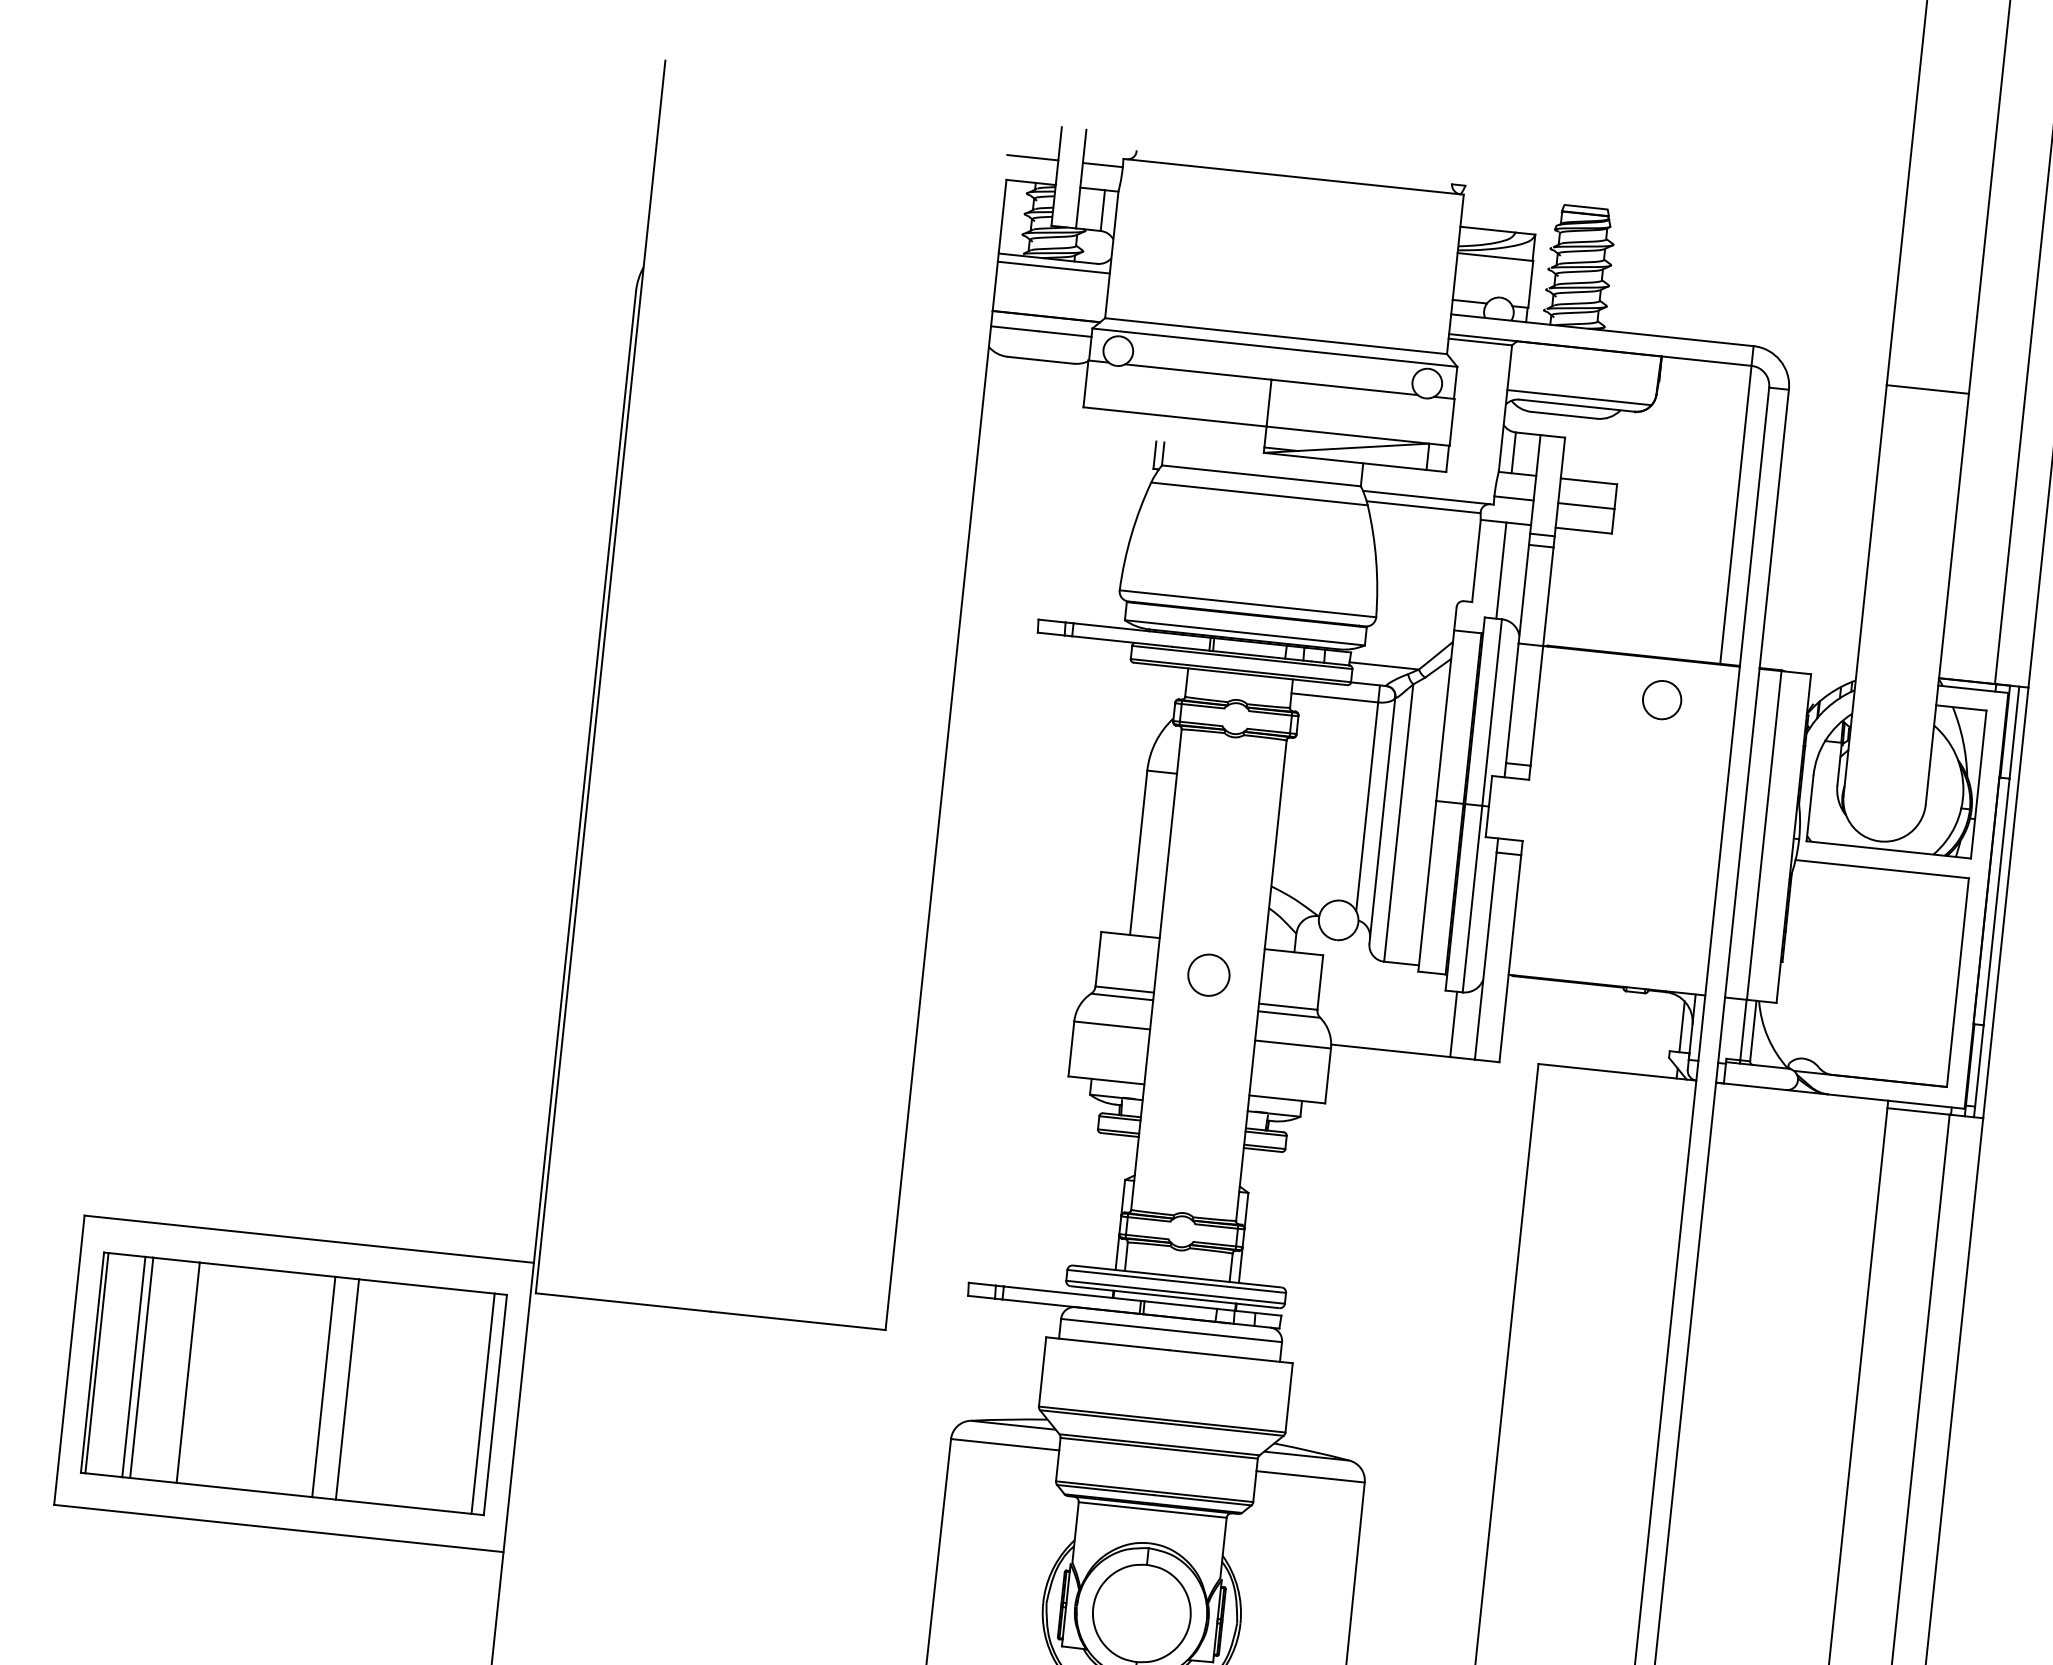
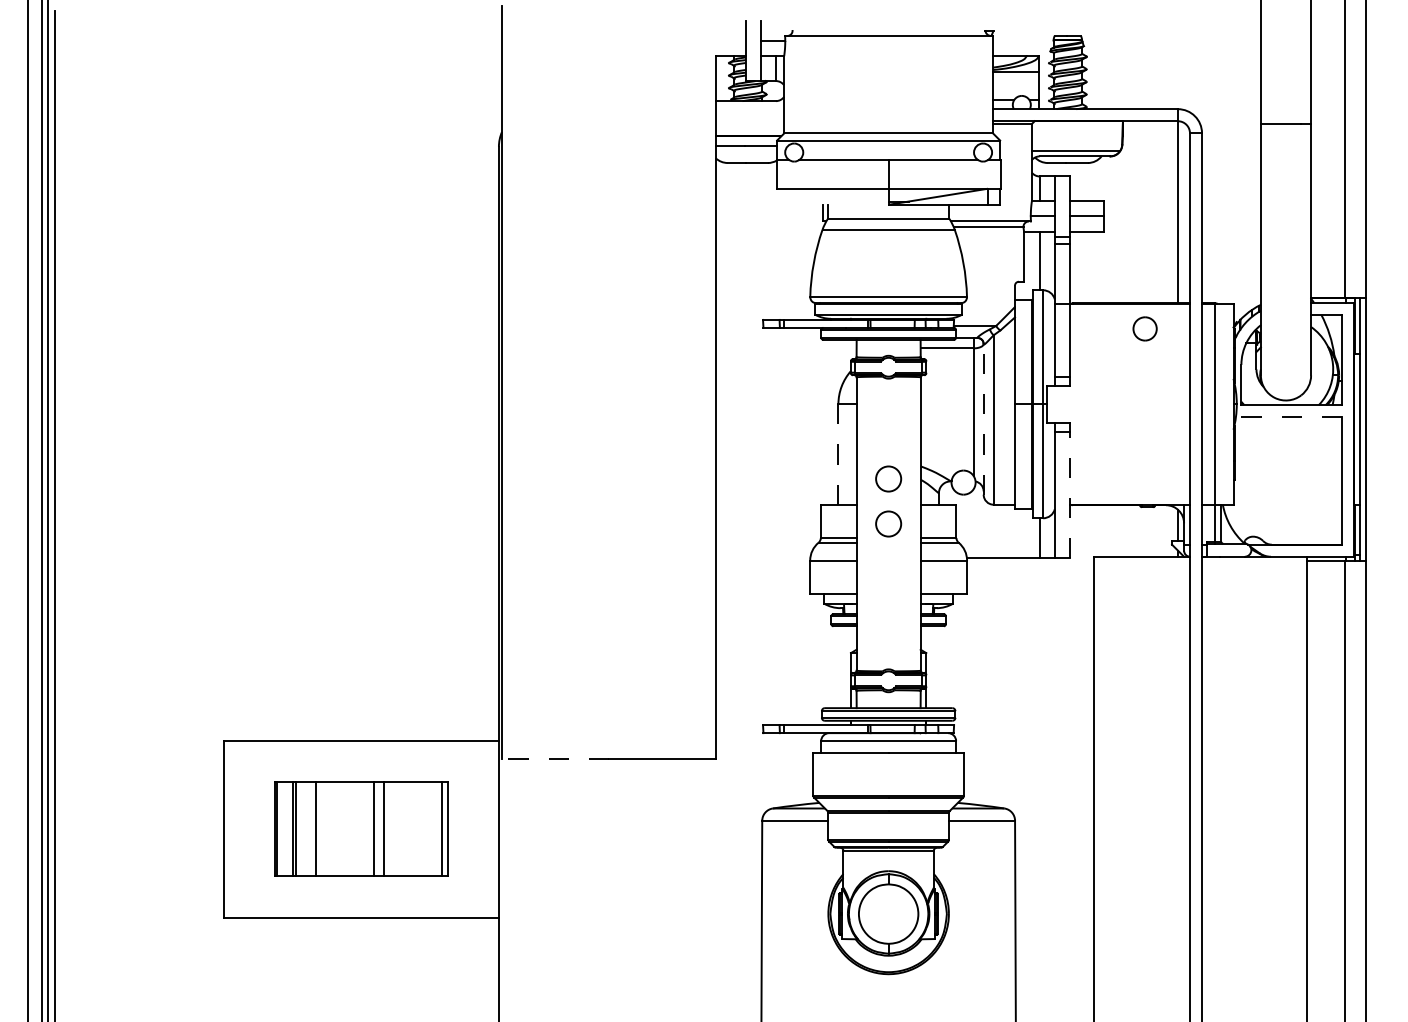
line: (1031, 158) -> (729, 41), removed
line: (1053, 268) -> (749, 106), removed
line: (1382, 818) -> (983, 418), solid -> dashed
line: (1138, 852) -> (838, 454), solid -> dashed
line: (1881, 869) -> (1288, 417), solid -> dashed
circle: (1216, 900) -> (888, 478), added
line: (1509, 958) -> (1069, 494), solid -> dashed
line: (621, 1303) -> (554, 759), solid -> dashed
part: (293, 1382) -> (361, 828), size x0.7

